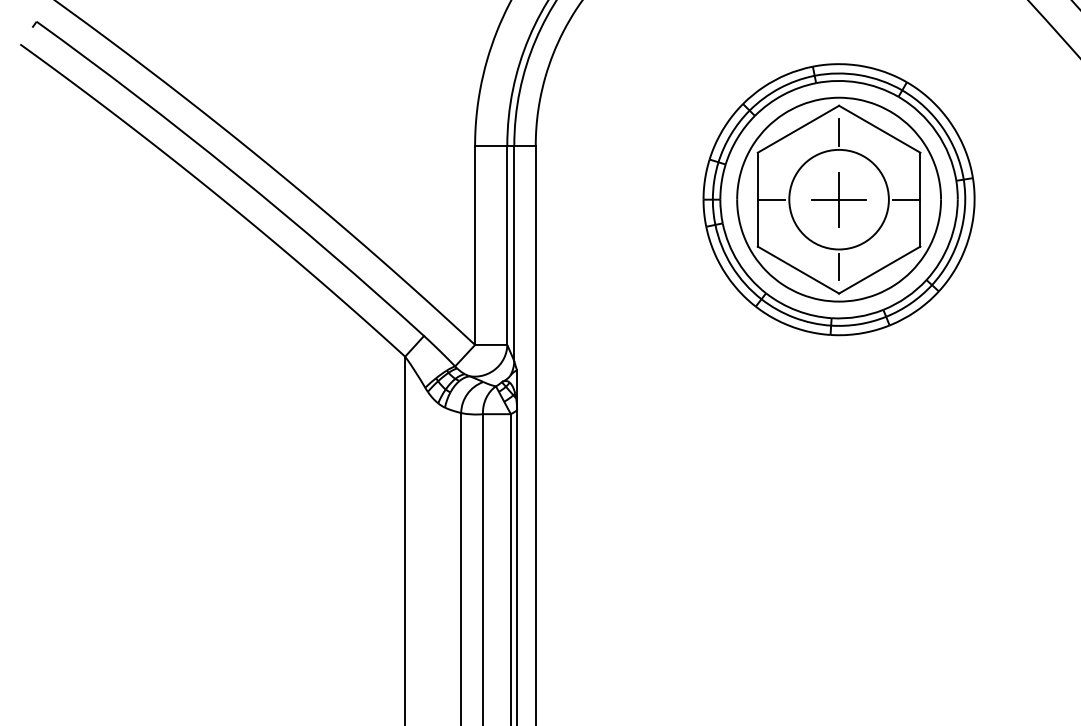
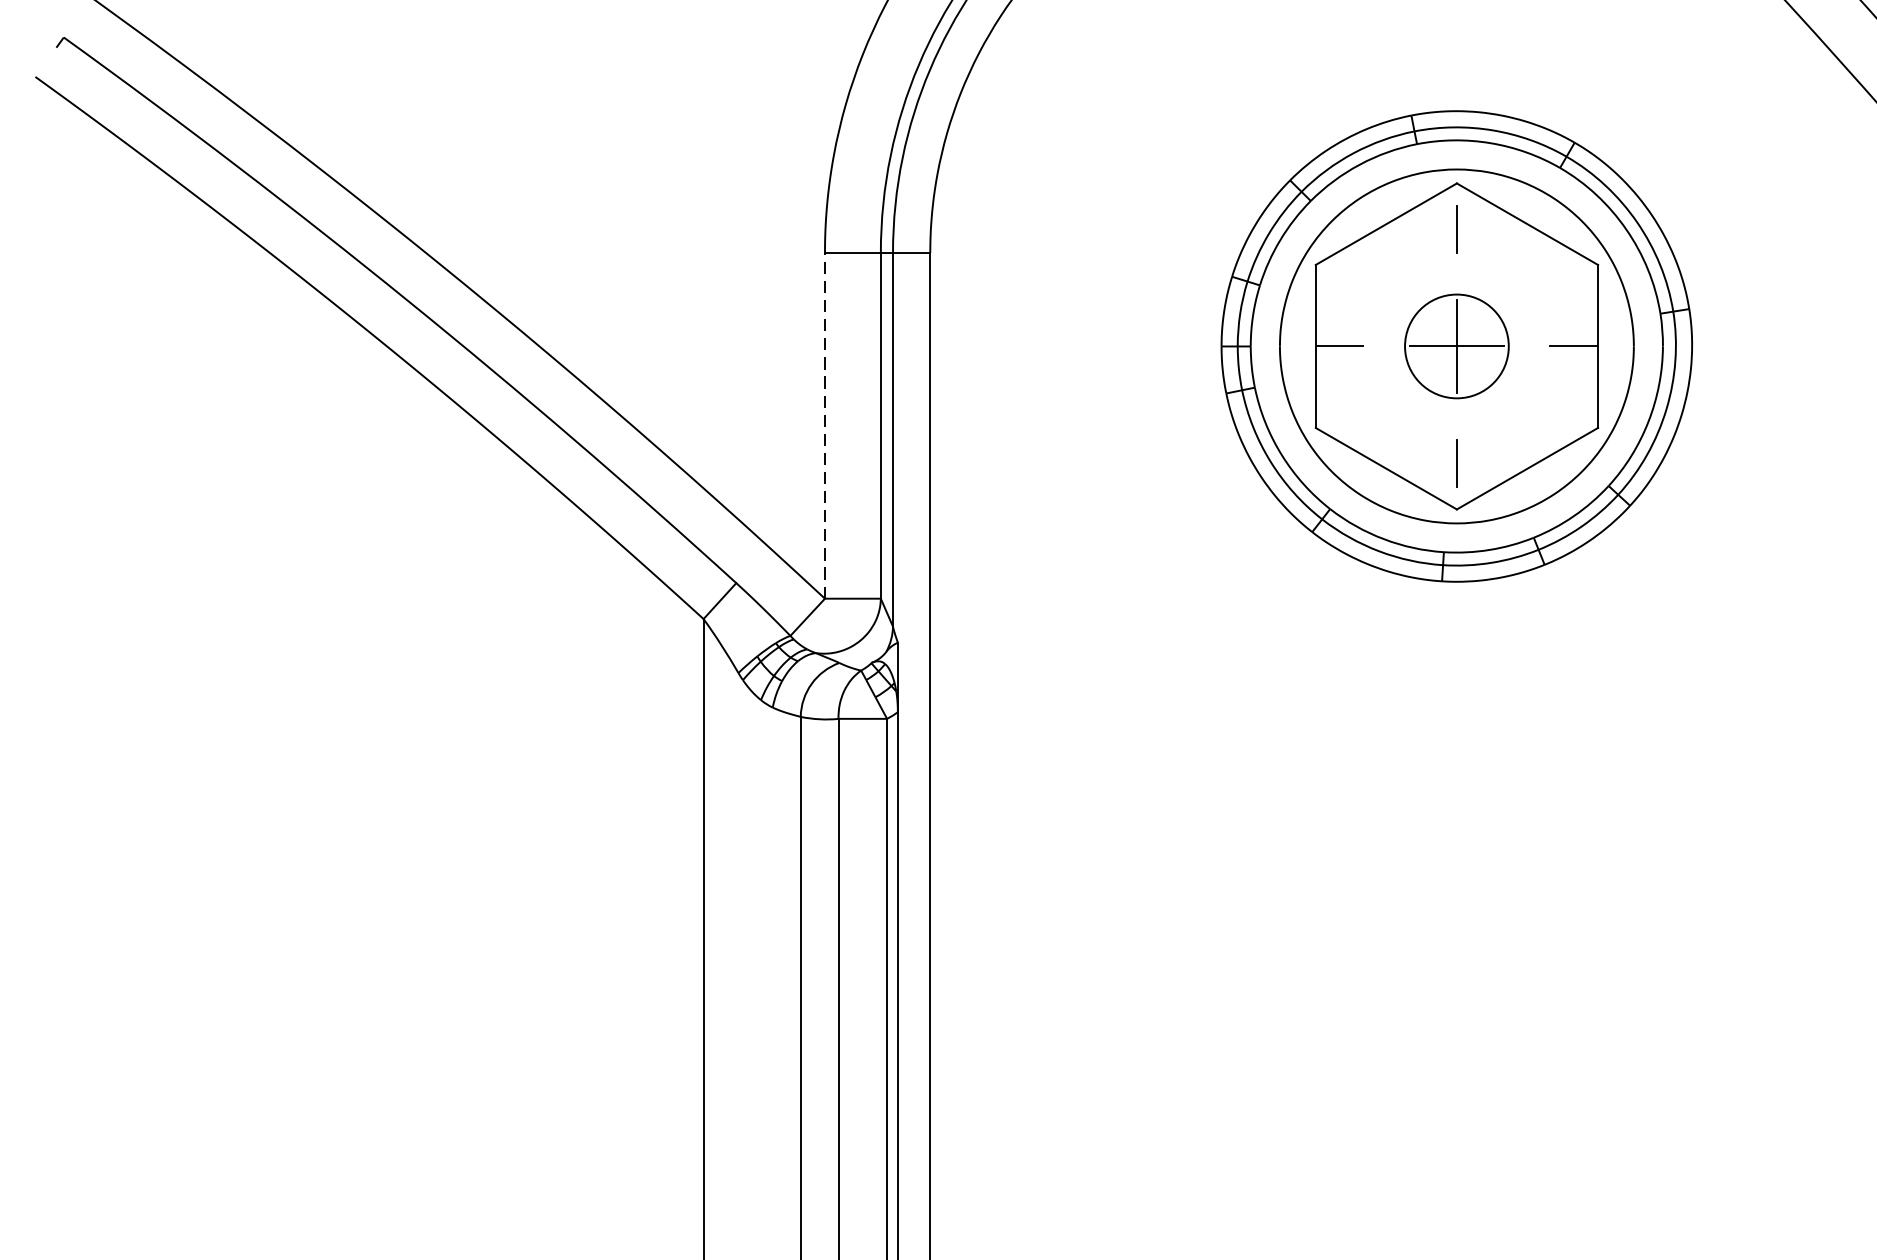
circle: (838, 199) -> (1455, 346), size x0.6
line: (475, 245) -> (825, 426), solid -> dashed

